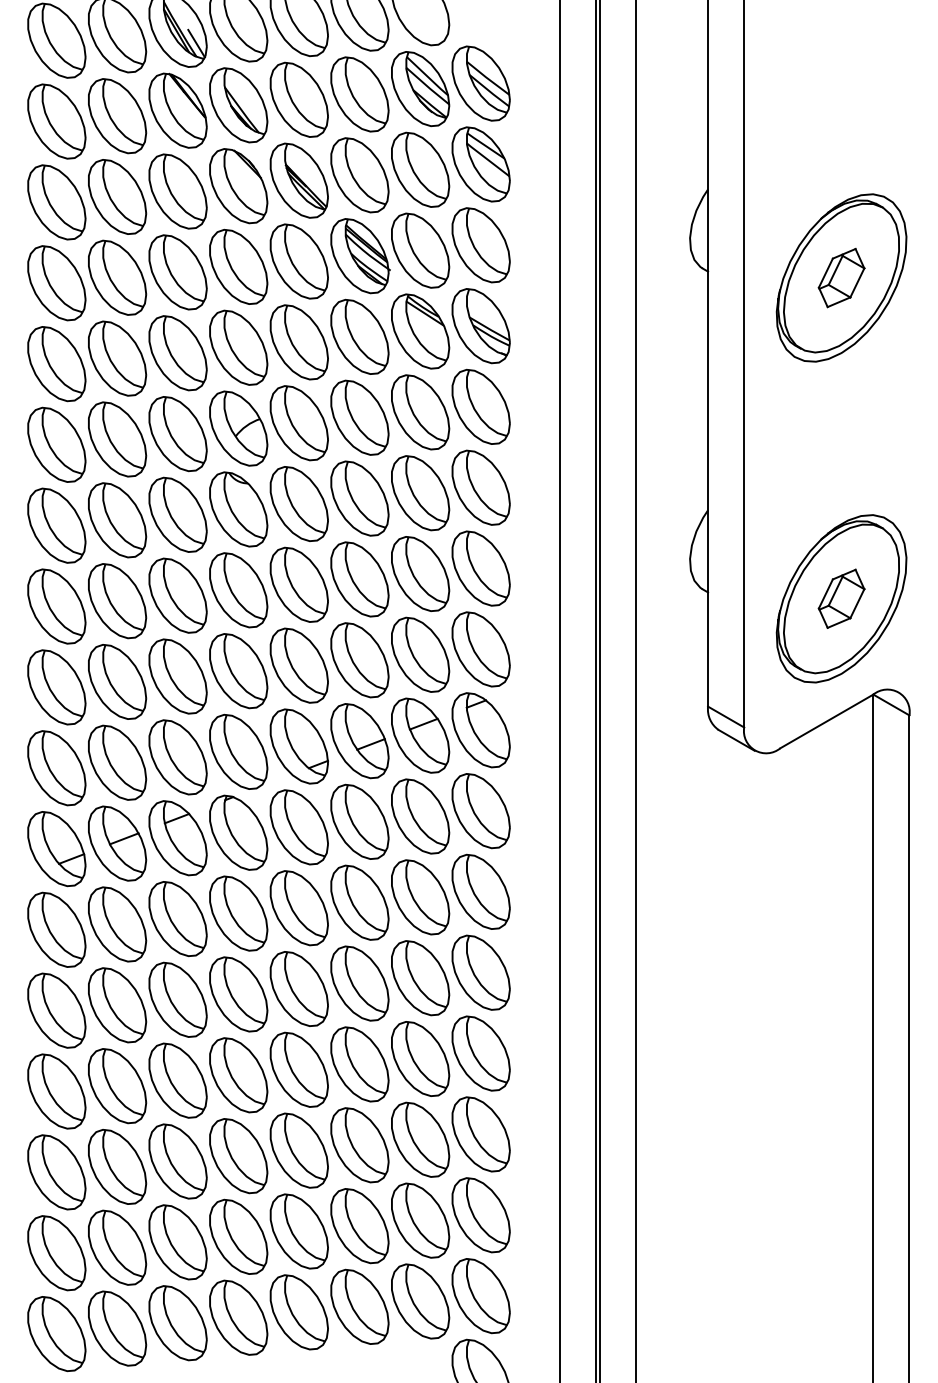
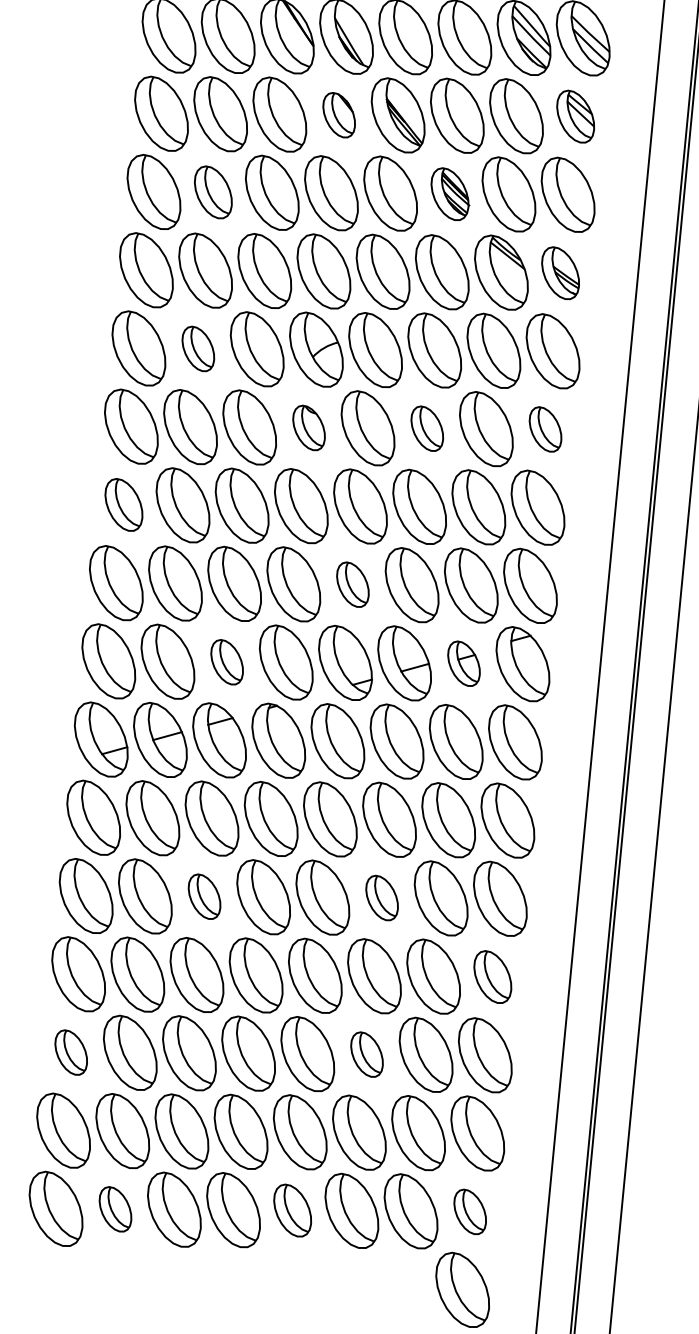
part: (480, 164) -> (575, 116), size x0.7
part: (238, 186) -> (338, 115), size x0.6
part: (360, 256) -> (450, 194), size x0.7
part: (117, 277) -> (213, 192), size x0.7
part: (480, 326) -> (560, 273), size x0.7
part: (117, 439) -> (198, 349), size x0.6
part: (480, 487) -> (545, 429), size x0.6
part: (359, 498) -> (426, 428), size x0.6
part: (238, 509) -> (308, 428), size x0.6
part: (56, 606) -> (123, 504), size x0.7
part: (298, 665) -> (352, 584), size x0.6
part: (420, 735) -> (463, 663), size x0.6
part: (177, 757) -> (226, 662), size x0.6
part: (359, 983) -> (381, 897), size x0.6
part: (177, 999) -> (204, 896), size x0.6
part: (480, 1053) -> (492, 977), size x0.7
part: (359, 1145) -> (366, 1054), size x0.6
part: (56, 1172) -> (70, 1052), size x0.6
part: (480, 1296) -> (469, 1212), size x0.6
part: (298, 1312) -> (292, 1210), size x0.7
part: (117, 1328) -> (115, 1209), size x0.6

